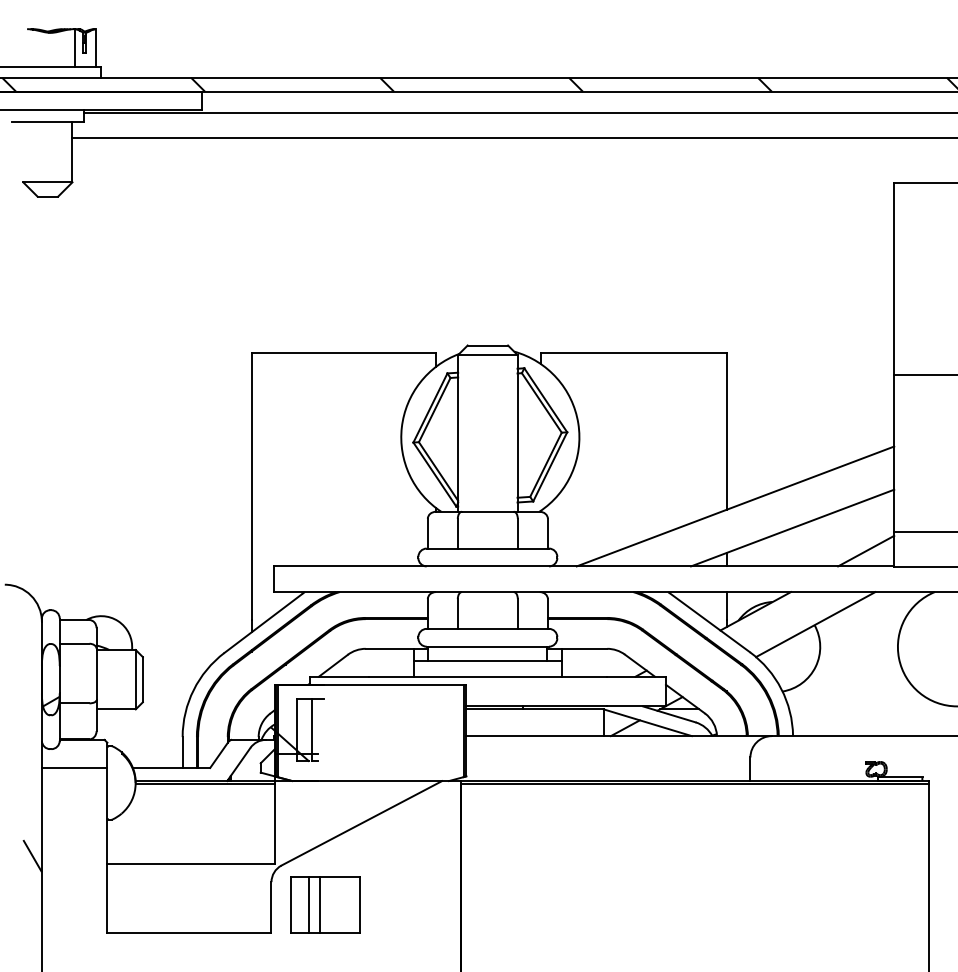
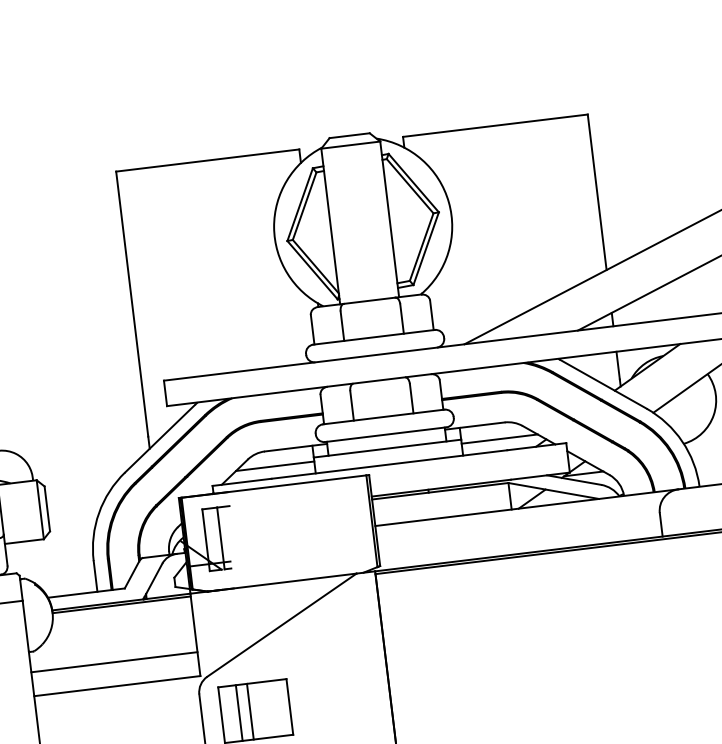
line: (373, 664) -> (274, 466), added
line: (600, 664) -> (499, 438), added
line: (190, 839) -> (113, 661), added

